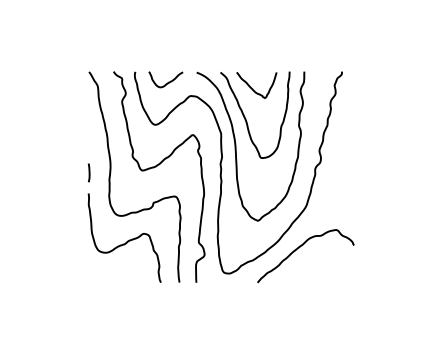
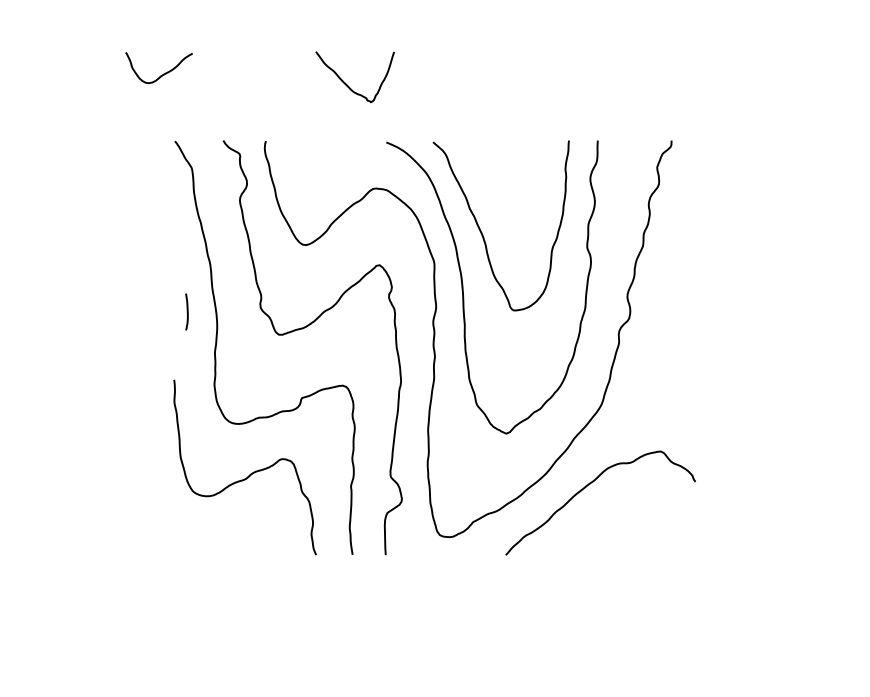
curve: (168, 81) -> (164, 71), moved
curve: (252, 88) -> (346, 83), moved
line: (89, 172) -> (187, 311), moved

